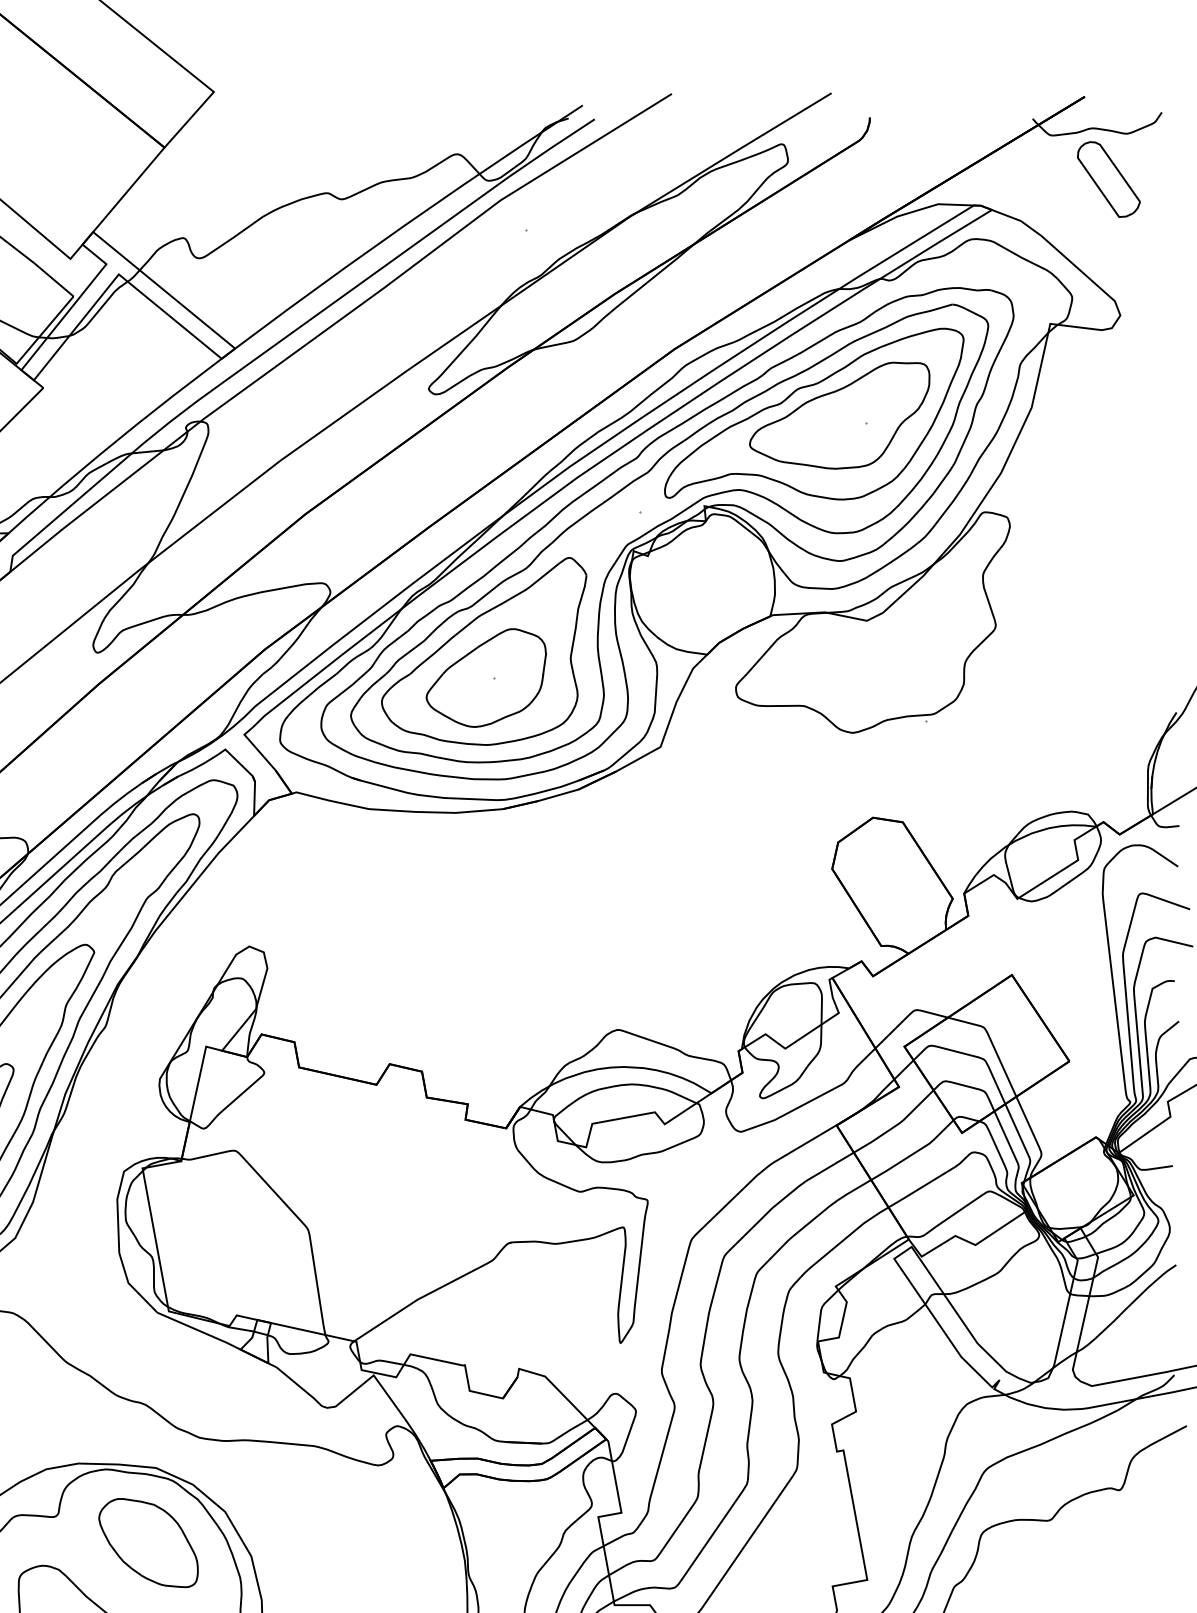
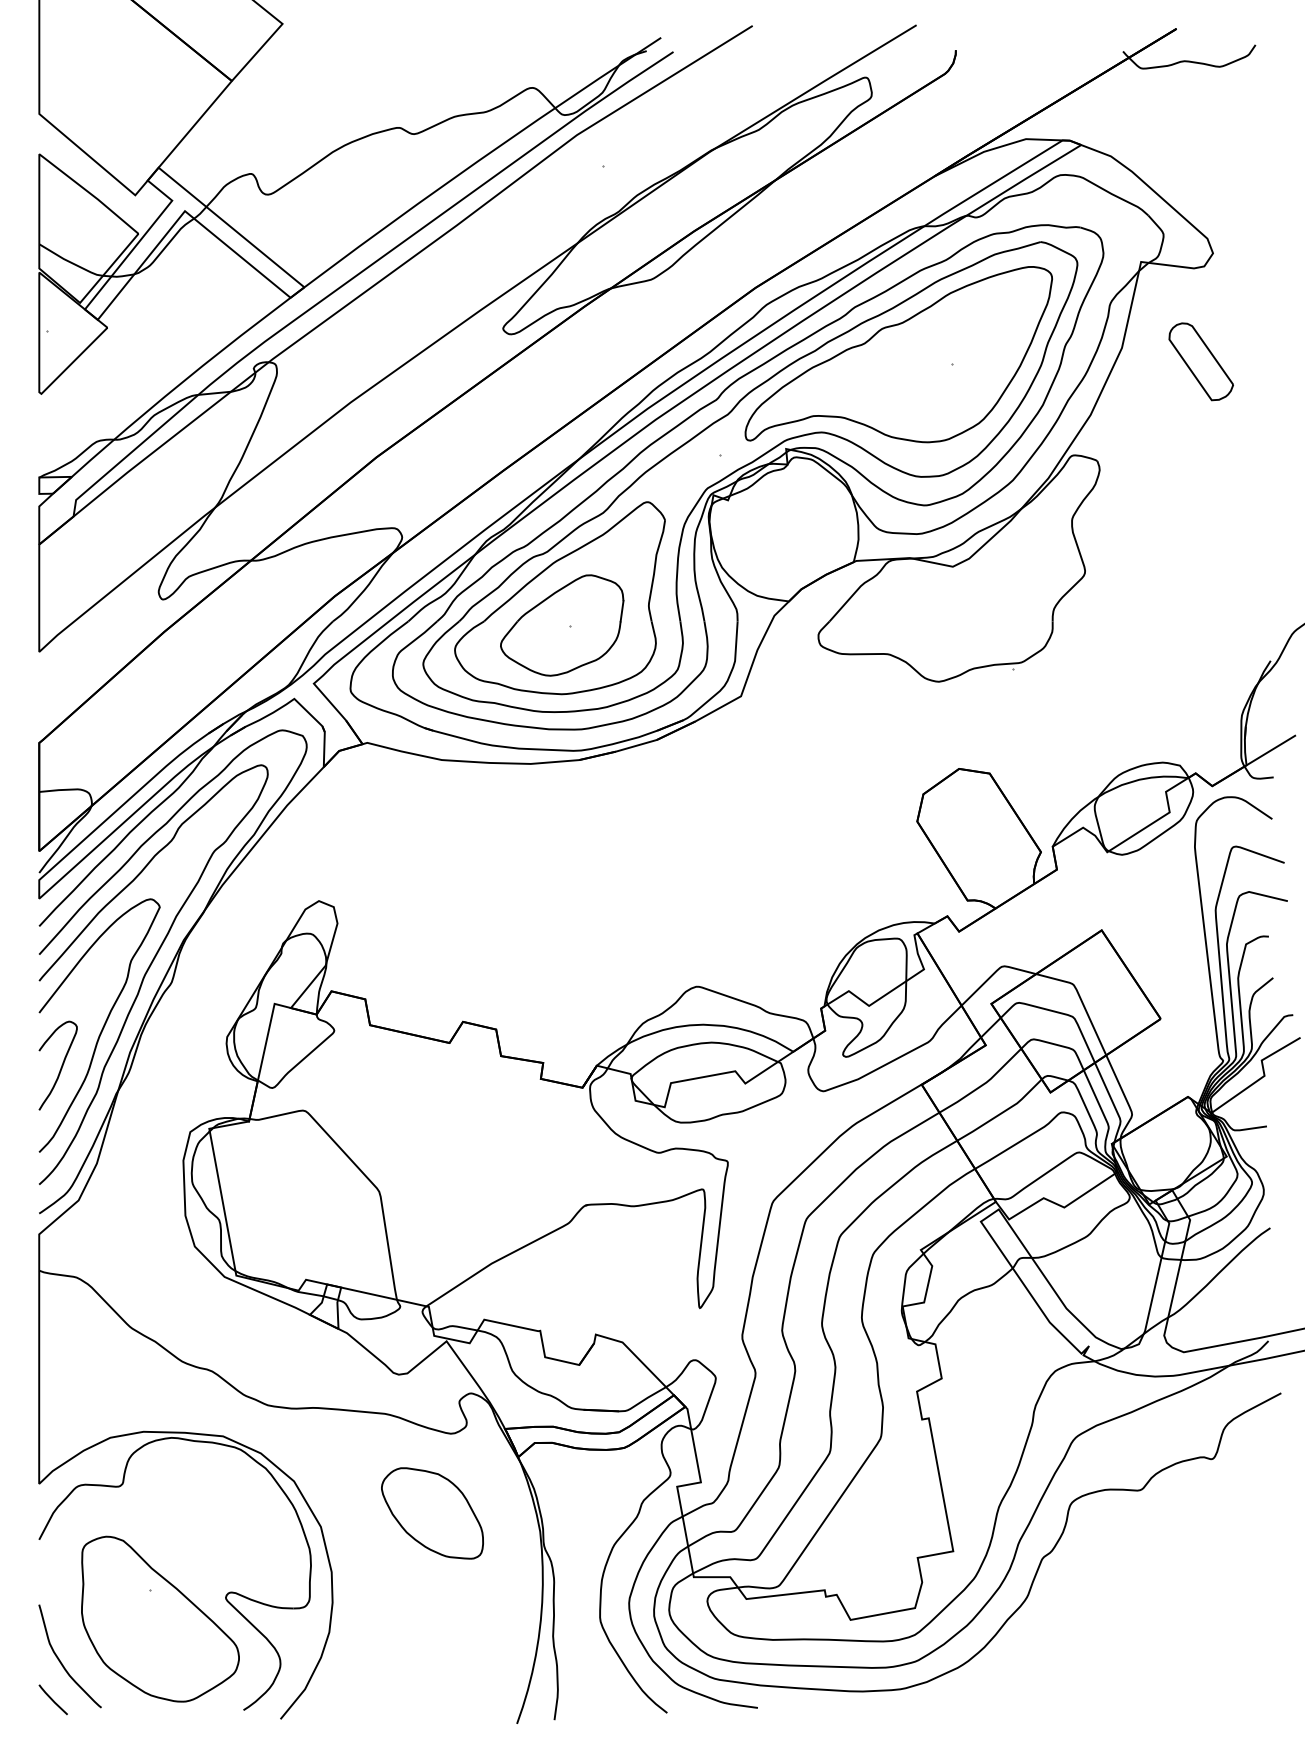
part: (1108, 179) -> (1200, 361), moved
part: (839, 415) -> (924, 355), removed
part: (148, 1543) -> (432, 1513), moved

